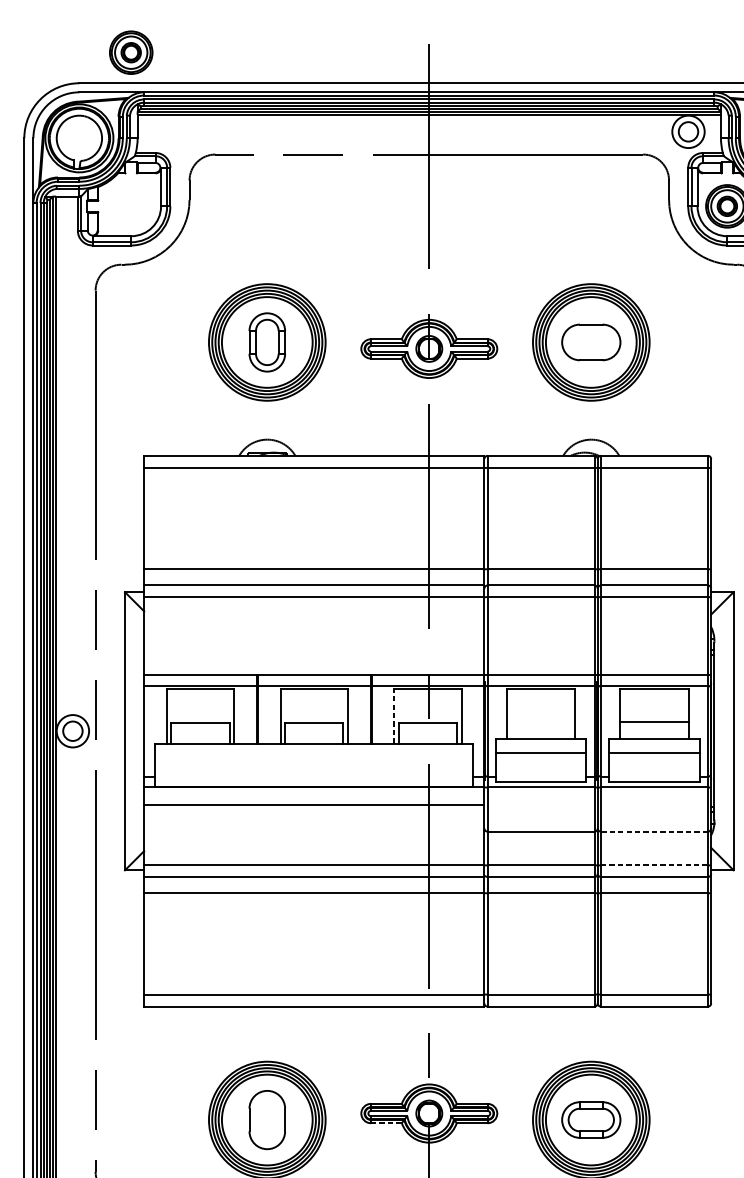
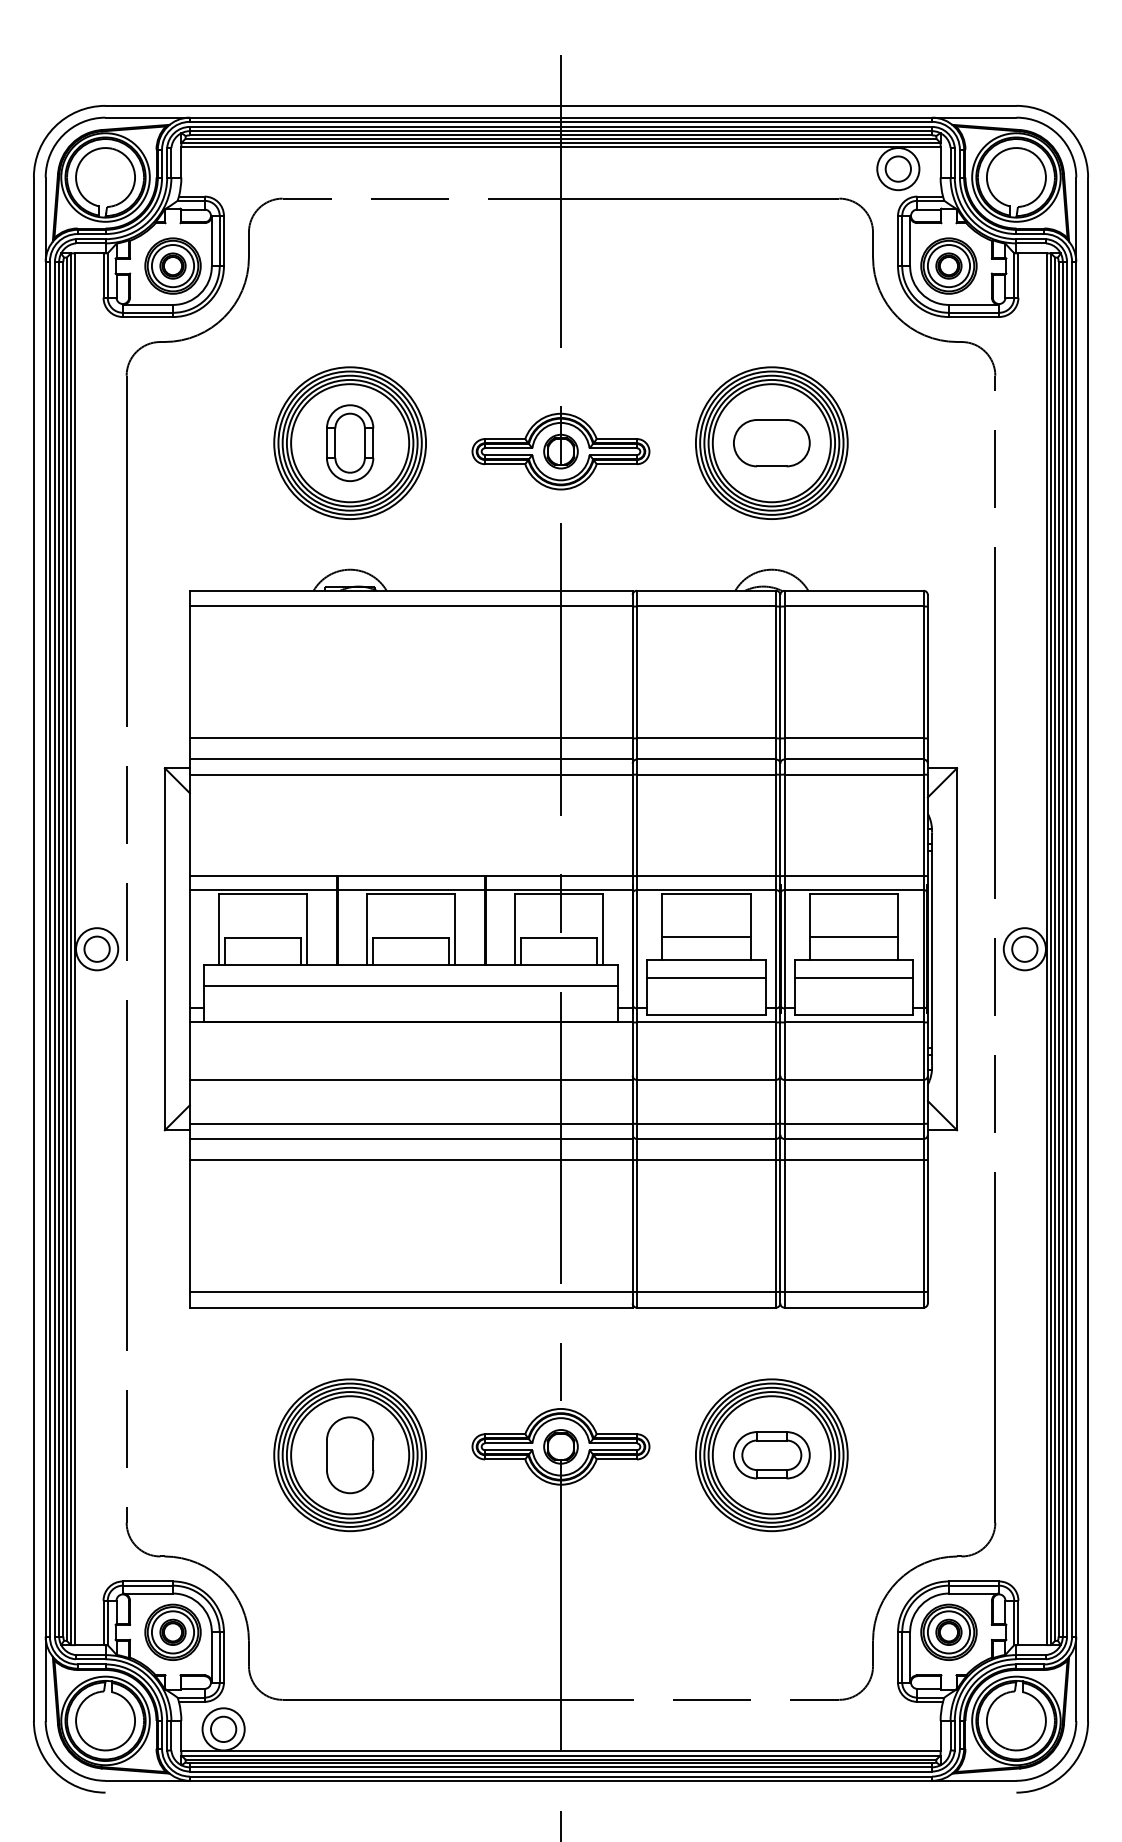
part: (130, 52) -> (172, 265), moved
line: (394, 716) -> (515, 929), dashed -> solid
line: (541, 722) -> (706, 937), added
line: (314, 759) -> (411, 985), added
line: (313, 804) -> (410, 1079), moved
line: (654, 831) -> (854, 1079), dashed -> solid
line: (654, 865) -> (854, 1123), dashed -> solid
line: (386, 1123) -> (505, 1459), dashed -> solid

